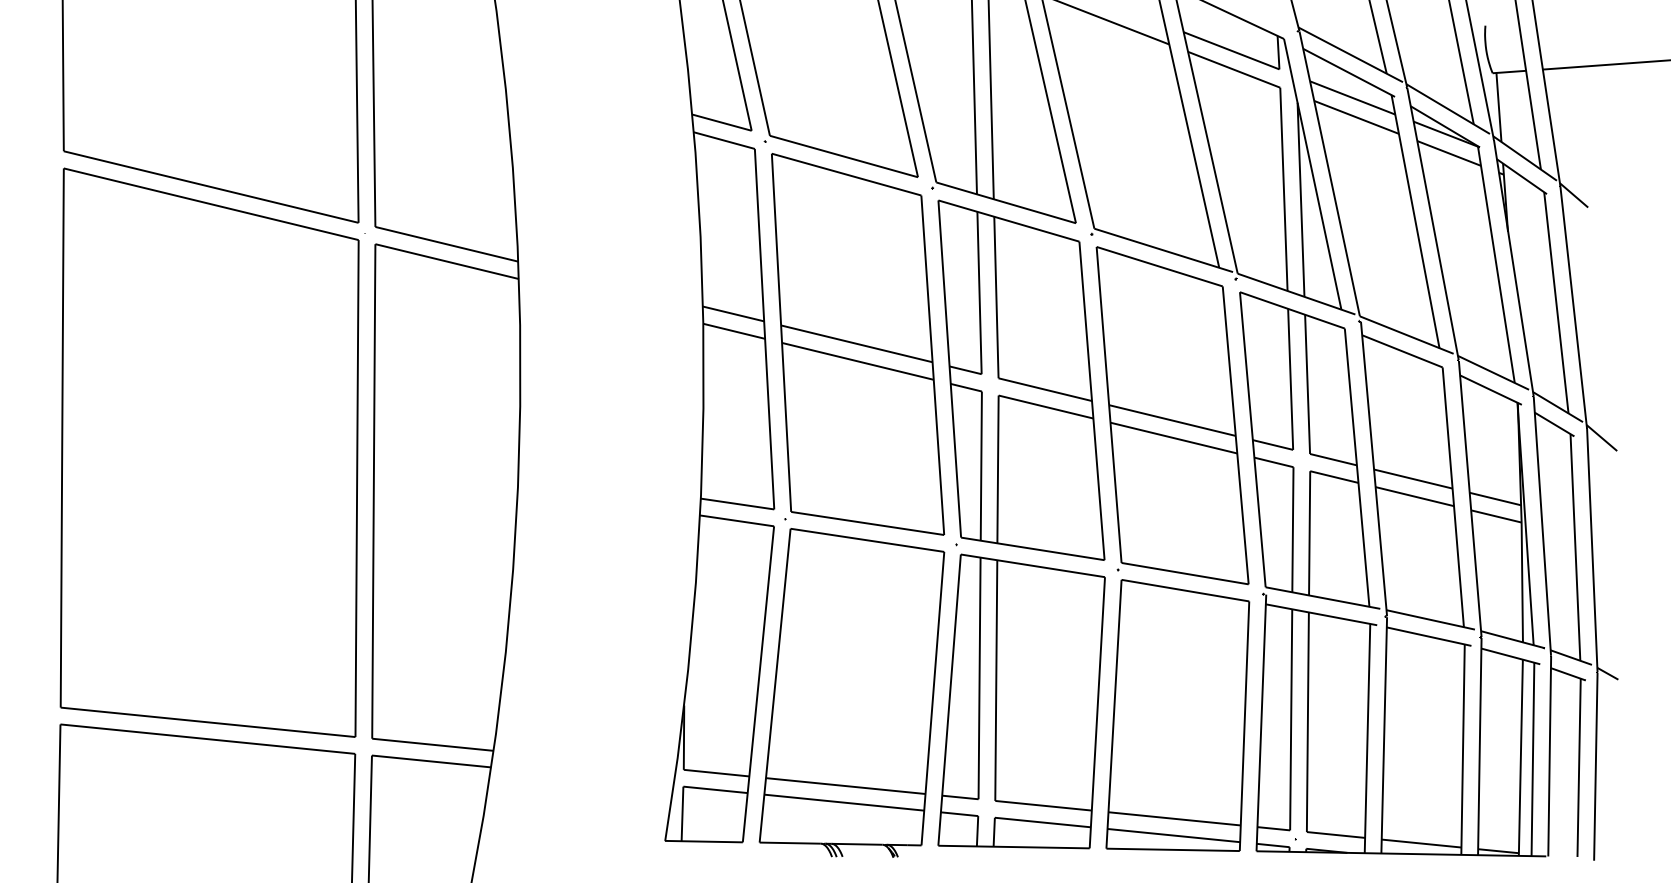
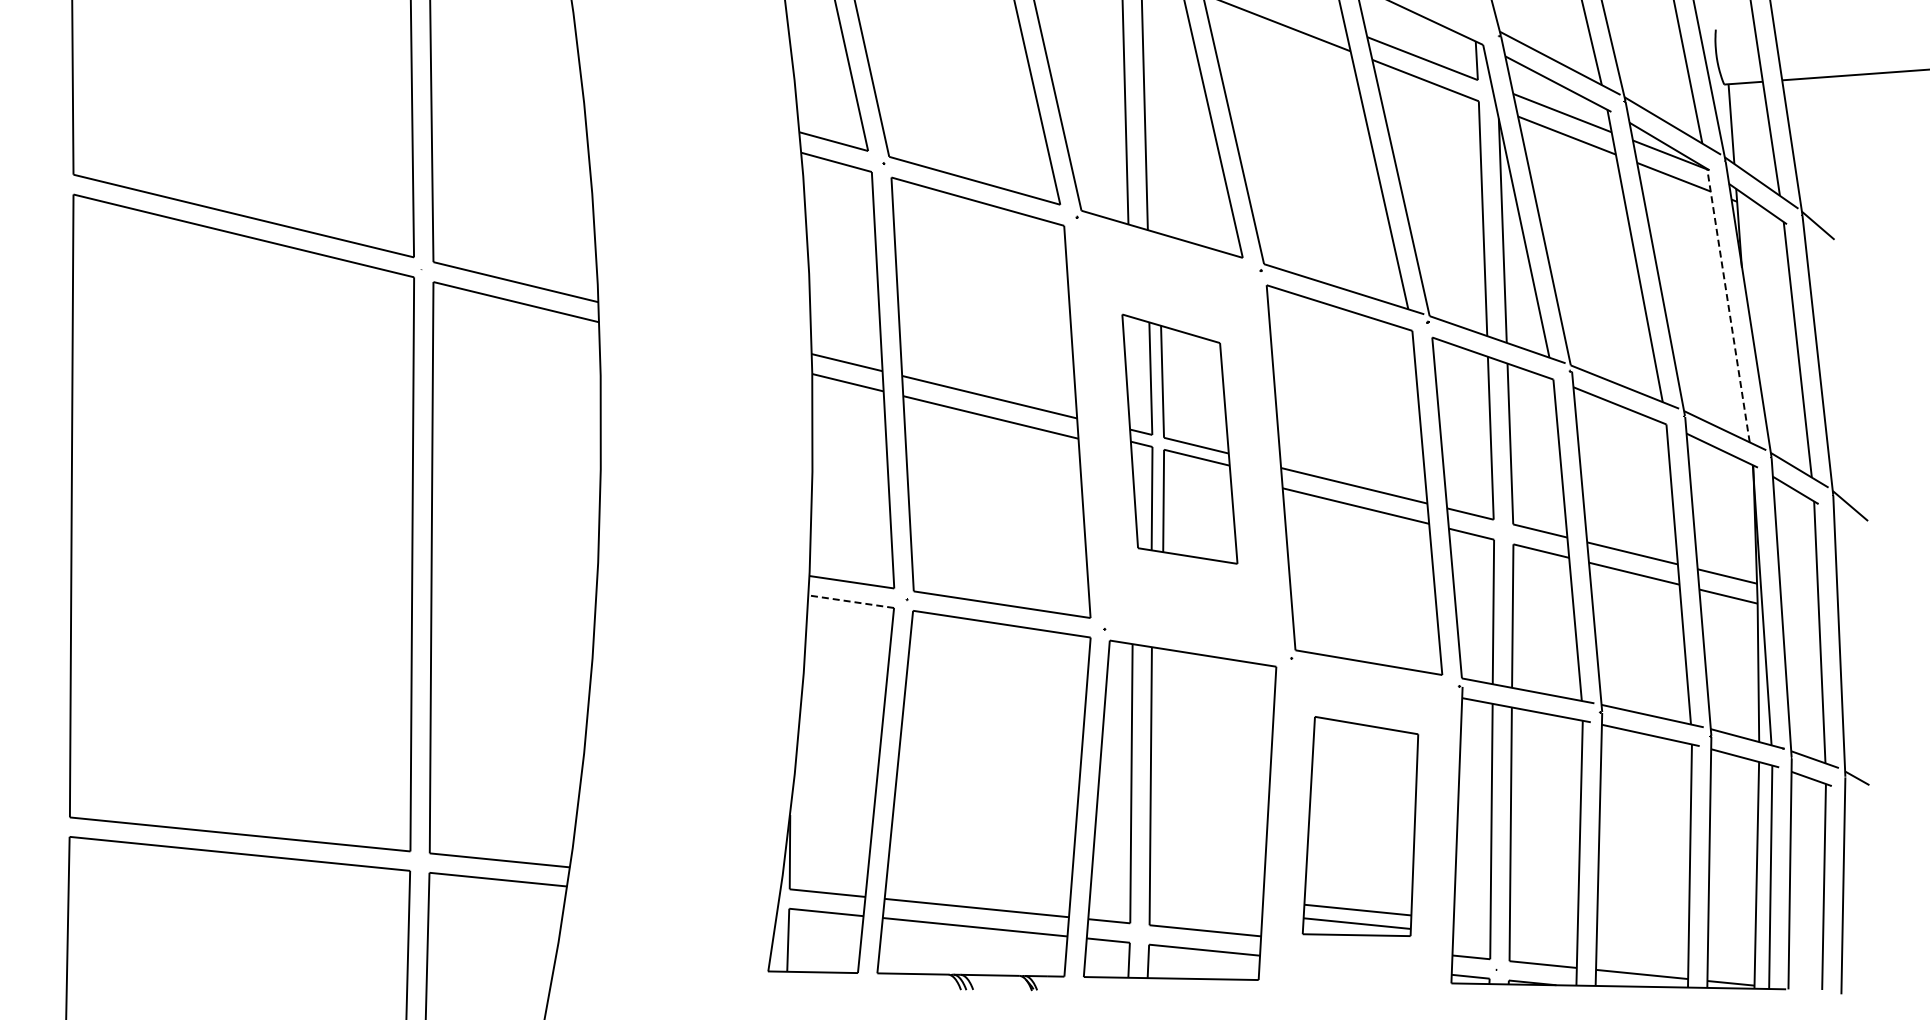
line: (1496, 264) -> (1728, 305), solid -> dashed
part: (1021, 379) -> (1179, 438), size x0.6
line: (736, 520) -> (850, 601), solid -> dashed
part: (1177, 715) -> (1360, 826), size x0.7

